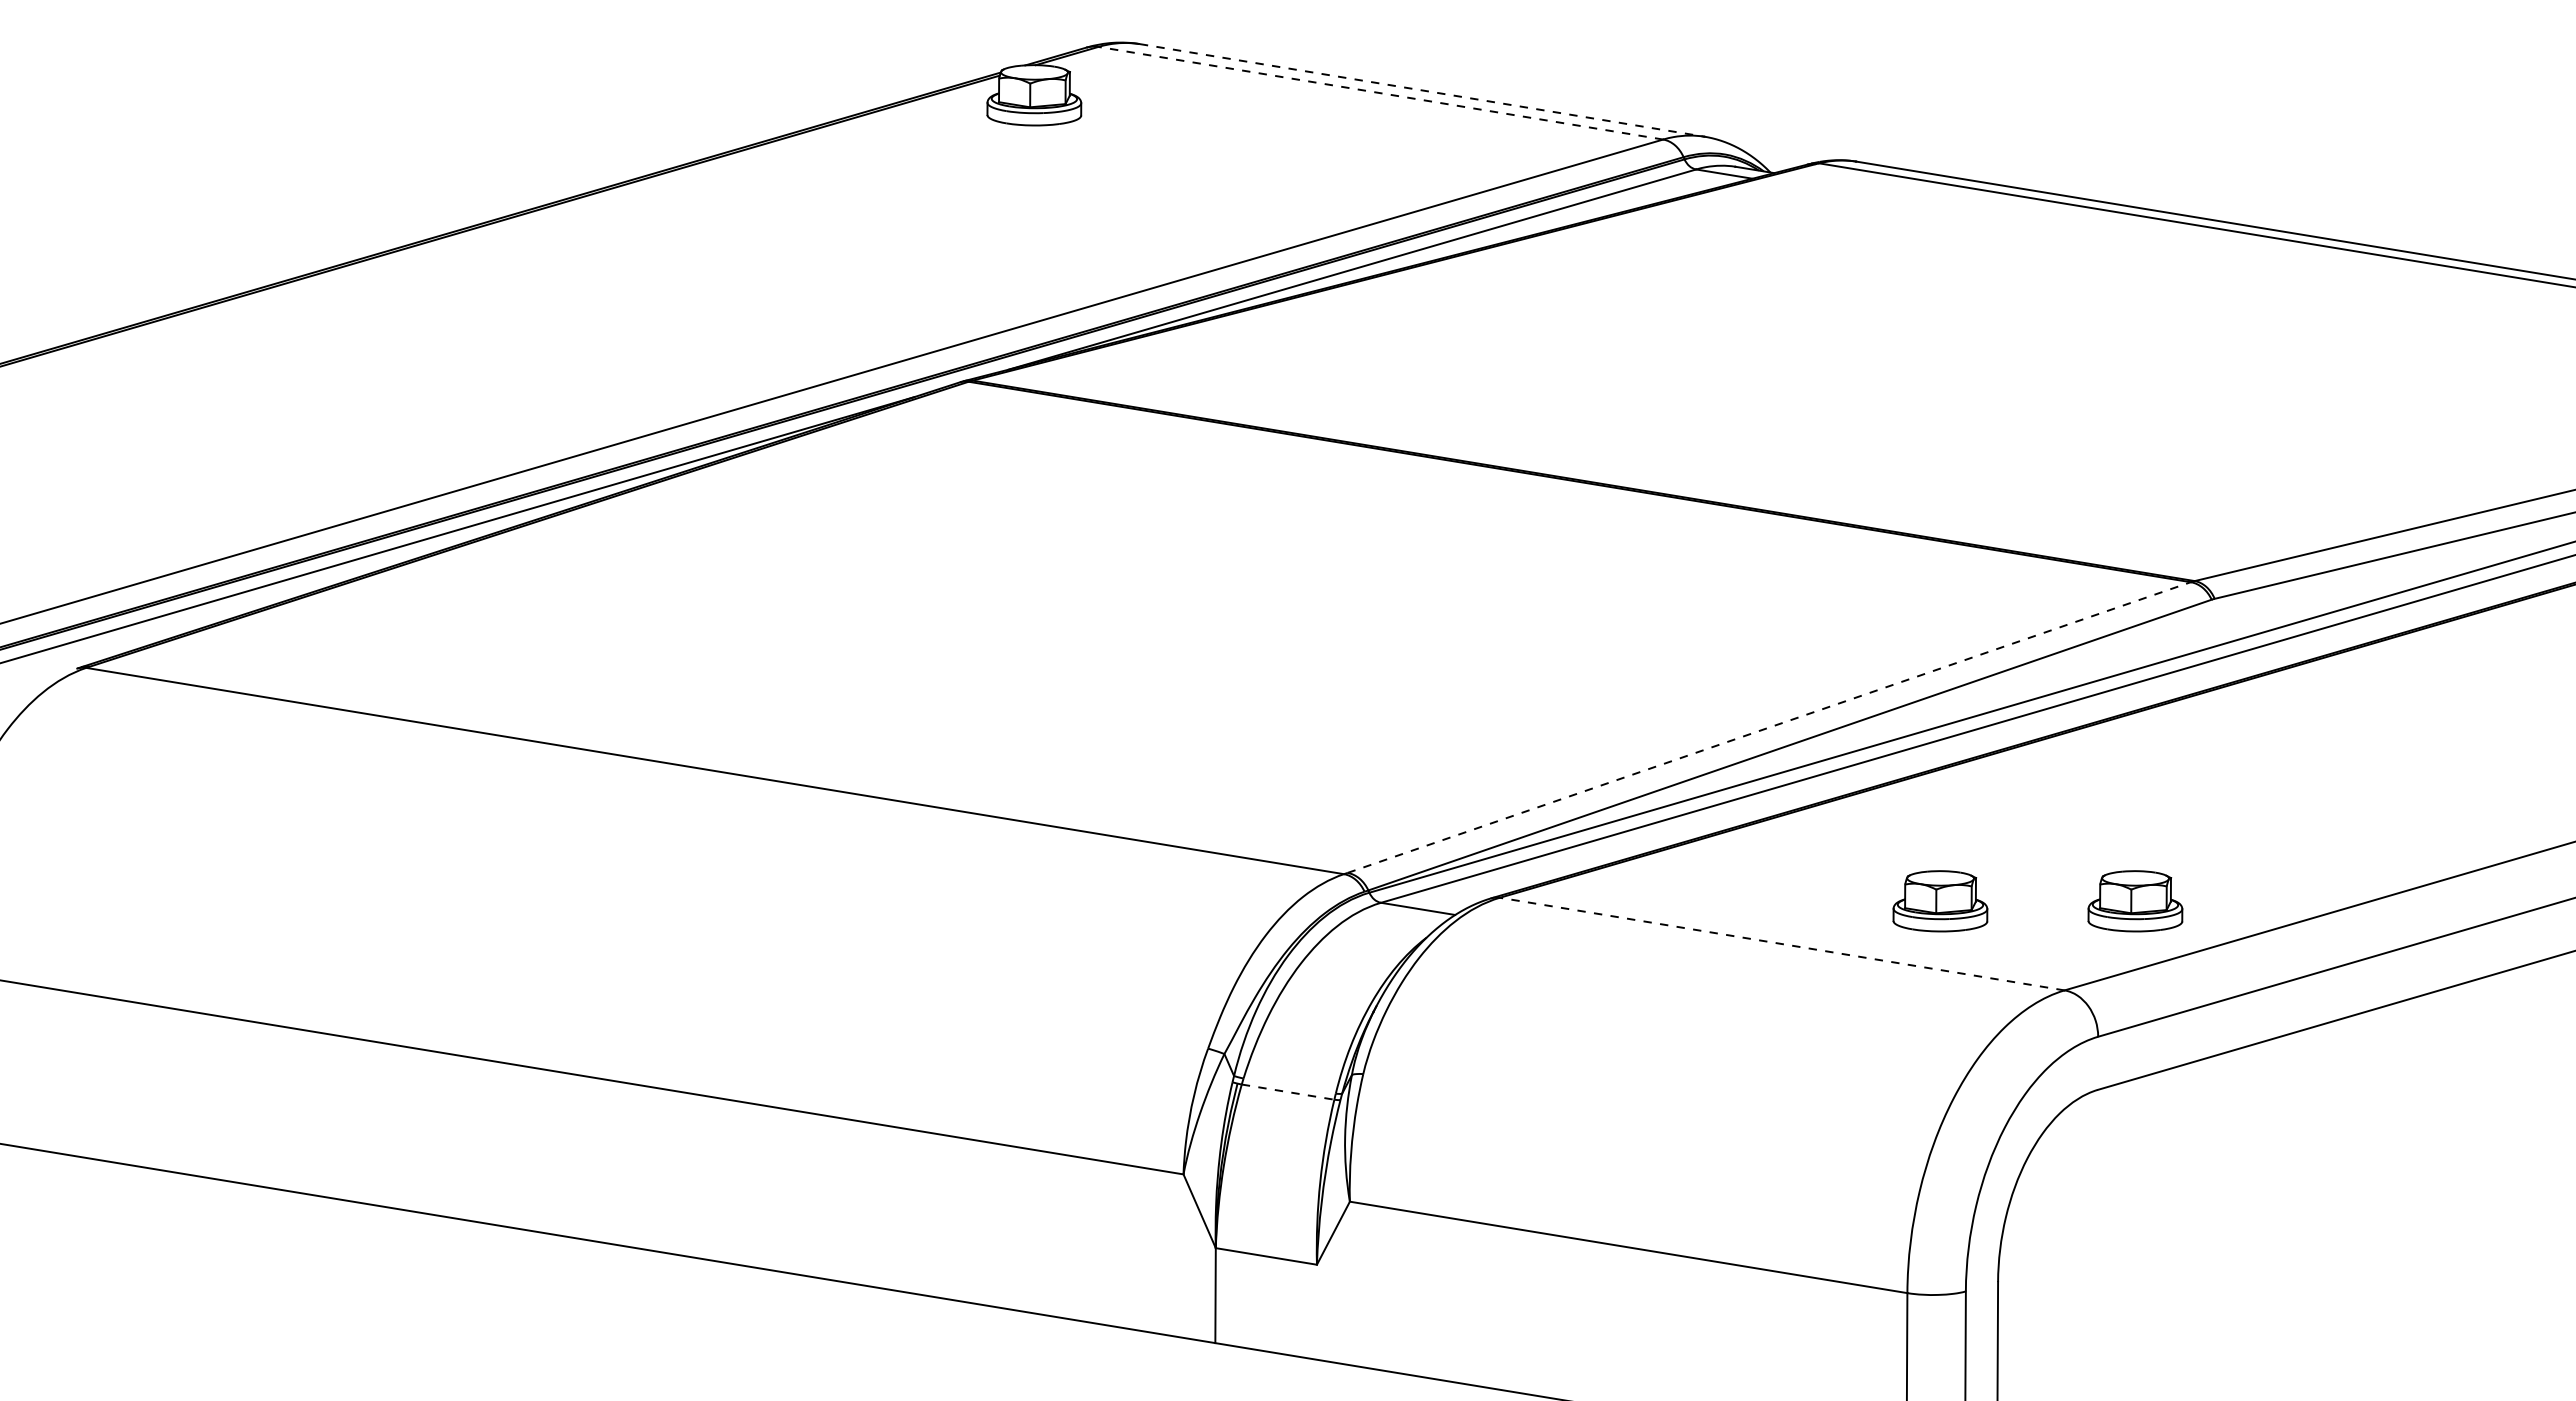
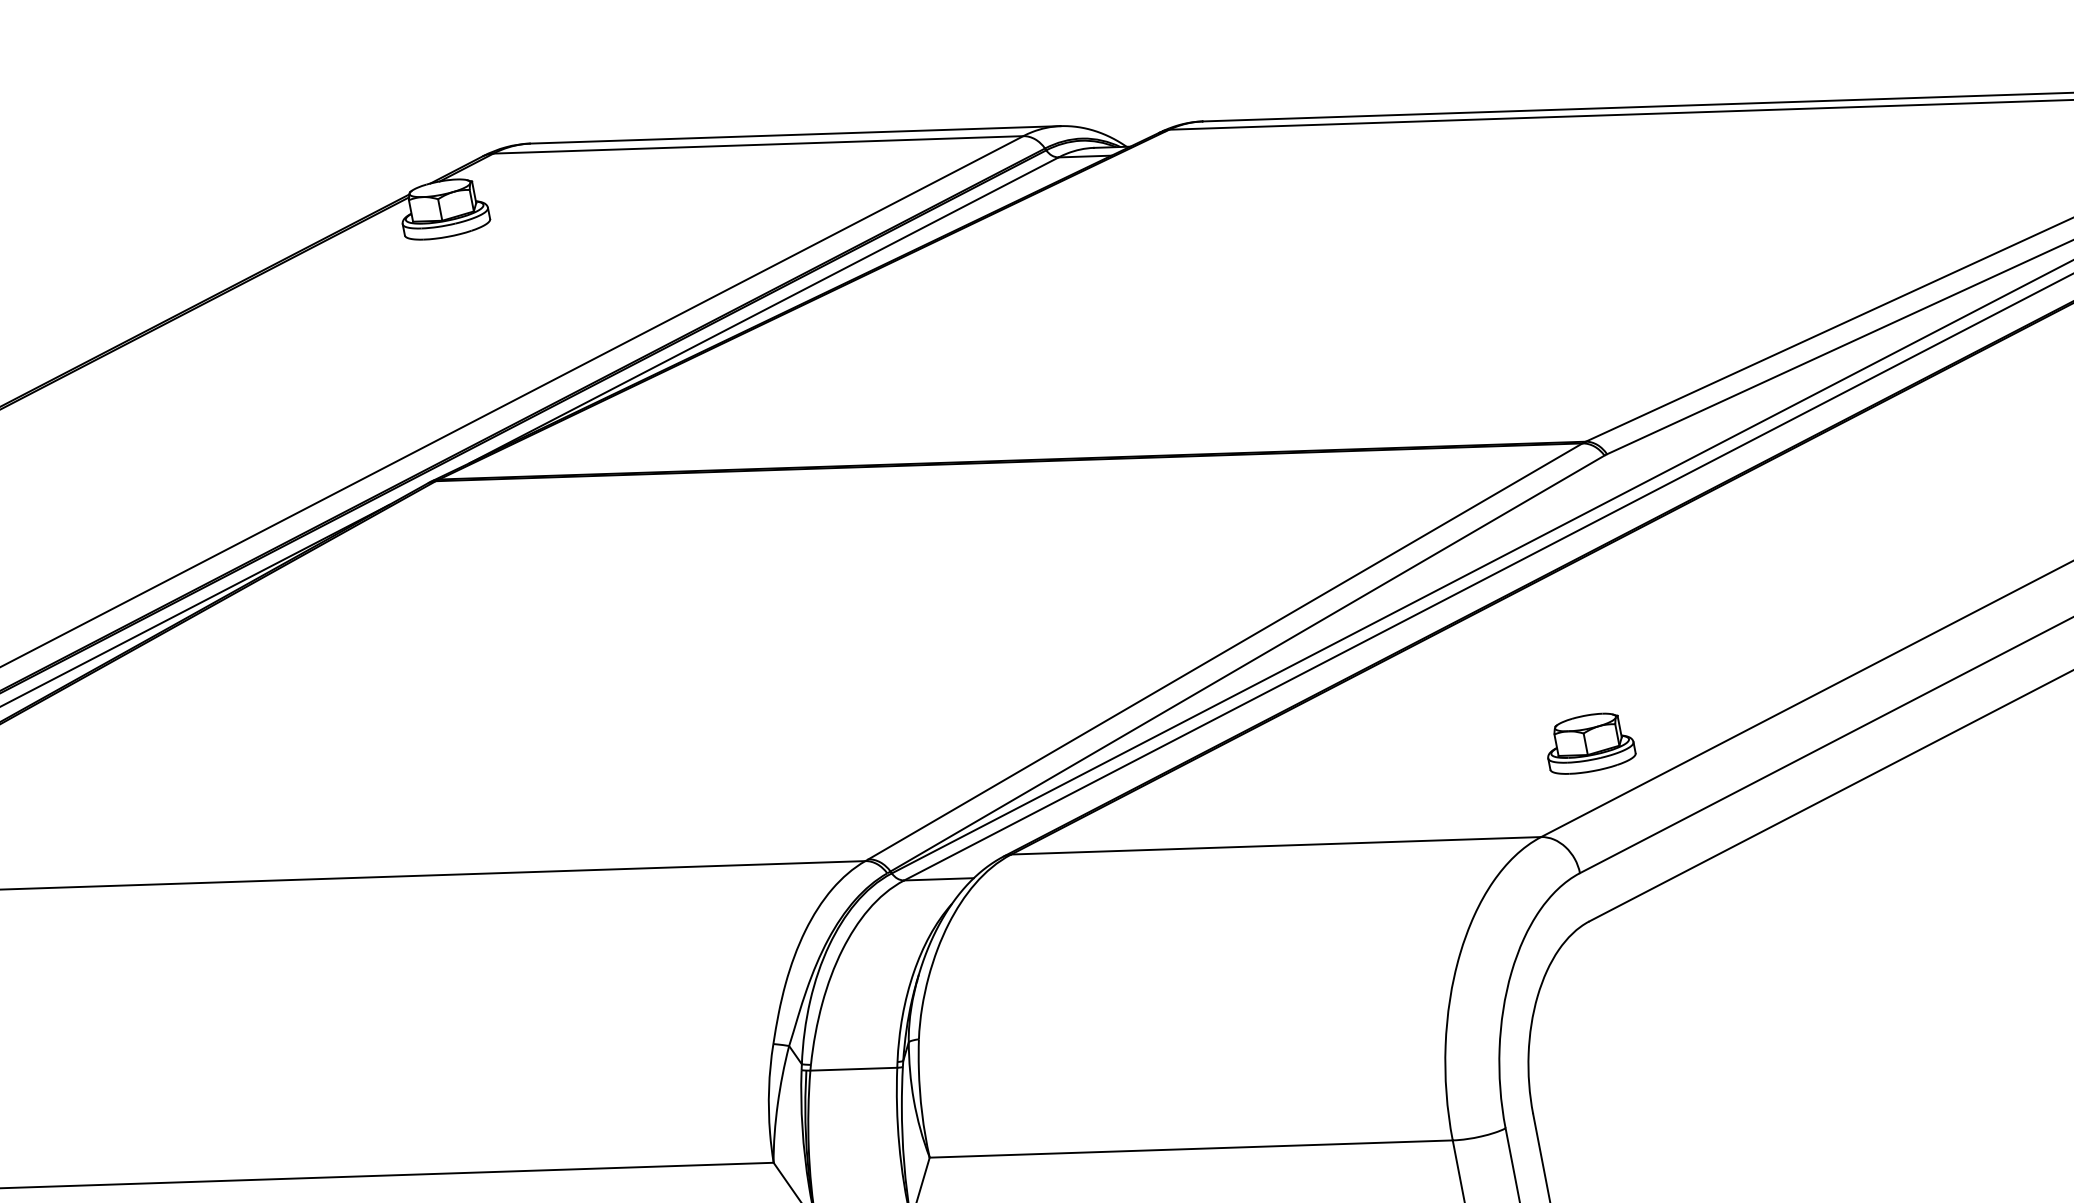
line: (1422, 90) -> (795, 134), dashed -> solid
line: (1380, 93) -> (758, 145), dashed -> solid
line: (1769, 727) -> (1225, 651), dashed -> solid
part: (1940, 901) -> (1412, 778), removed
line: (1781, 944) -> (1275, 846), dashed -> solid
line: (1288, 1092) -> (854, 1069), dashed -> solid

